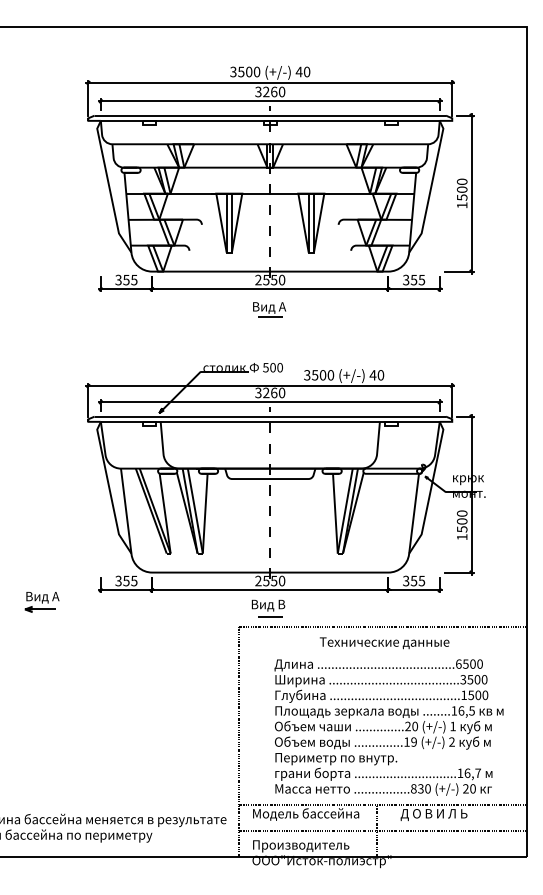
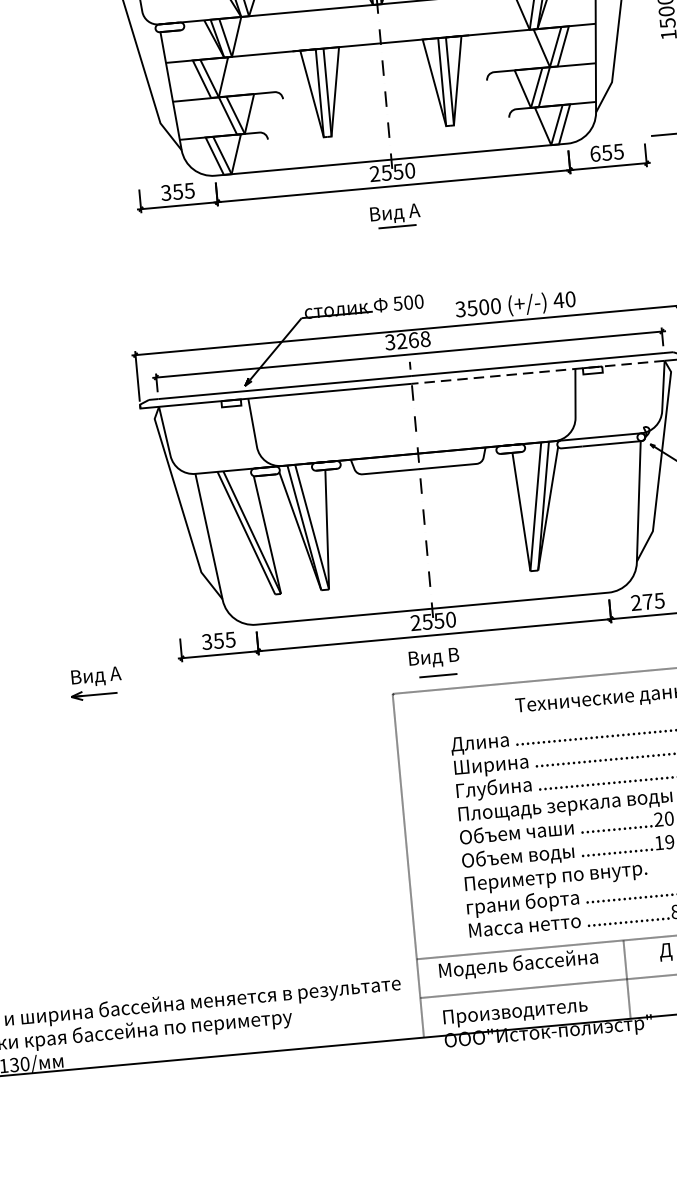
text: (406, 279) -> (595, 152), 355 -> 655
text: (281, 392) -> (424, 338), 3260 -> 3268
line: (355, 421) -> (538, 371), solid -> dashed
text: (410, 581) -> (642, 602), 355 -> 275

